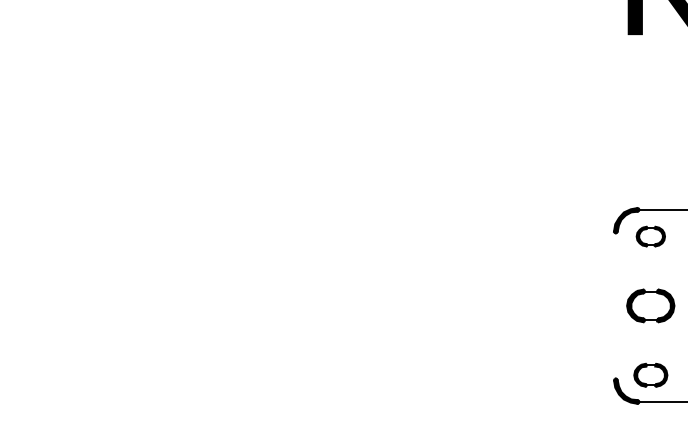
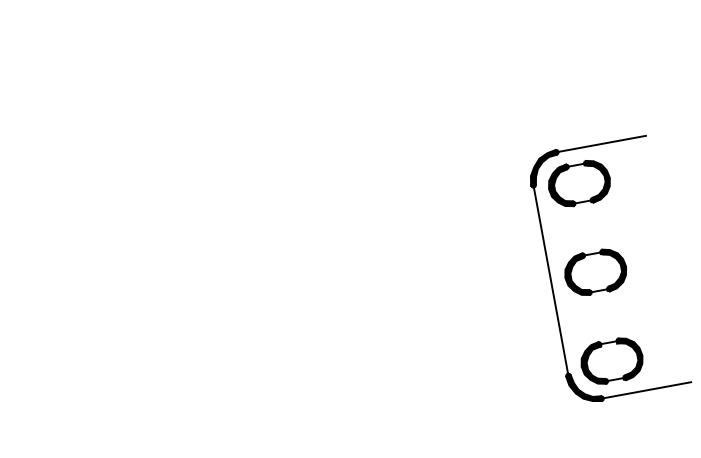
part: (650, 236) -> (579, 183), size x1.67
line: (615, 305) -> (550, 280), added
part: (650, 375) -> (611, 361), size x1.43

